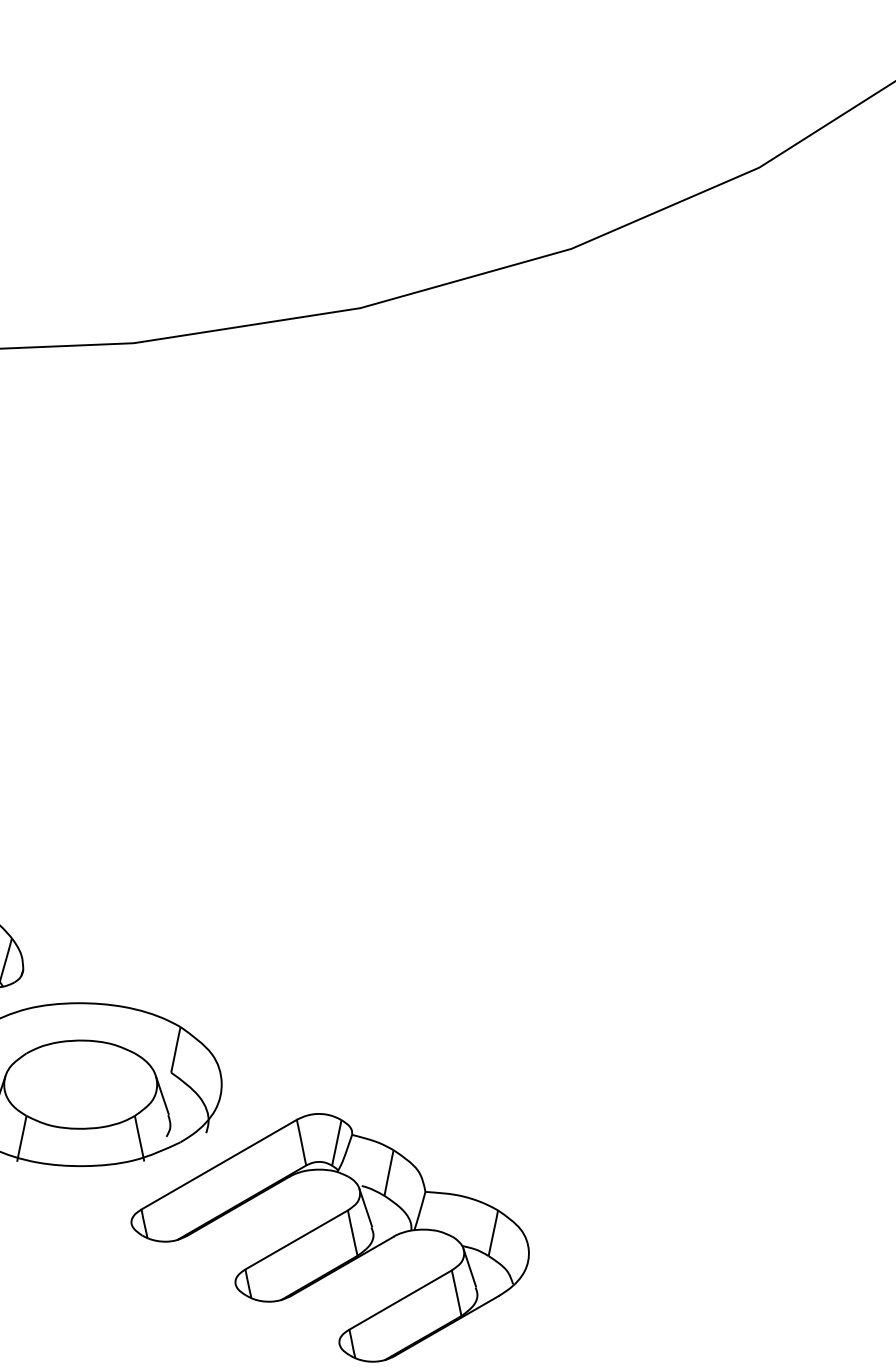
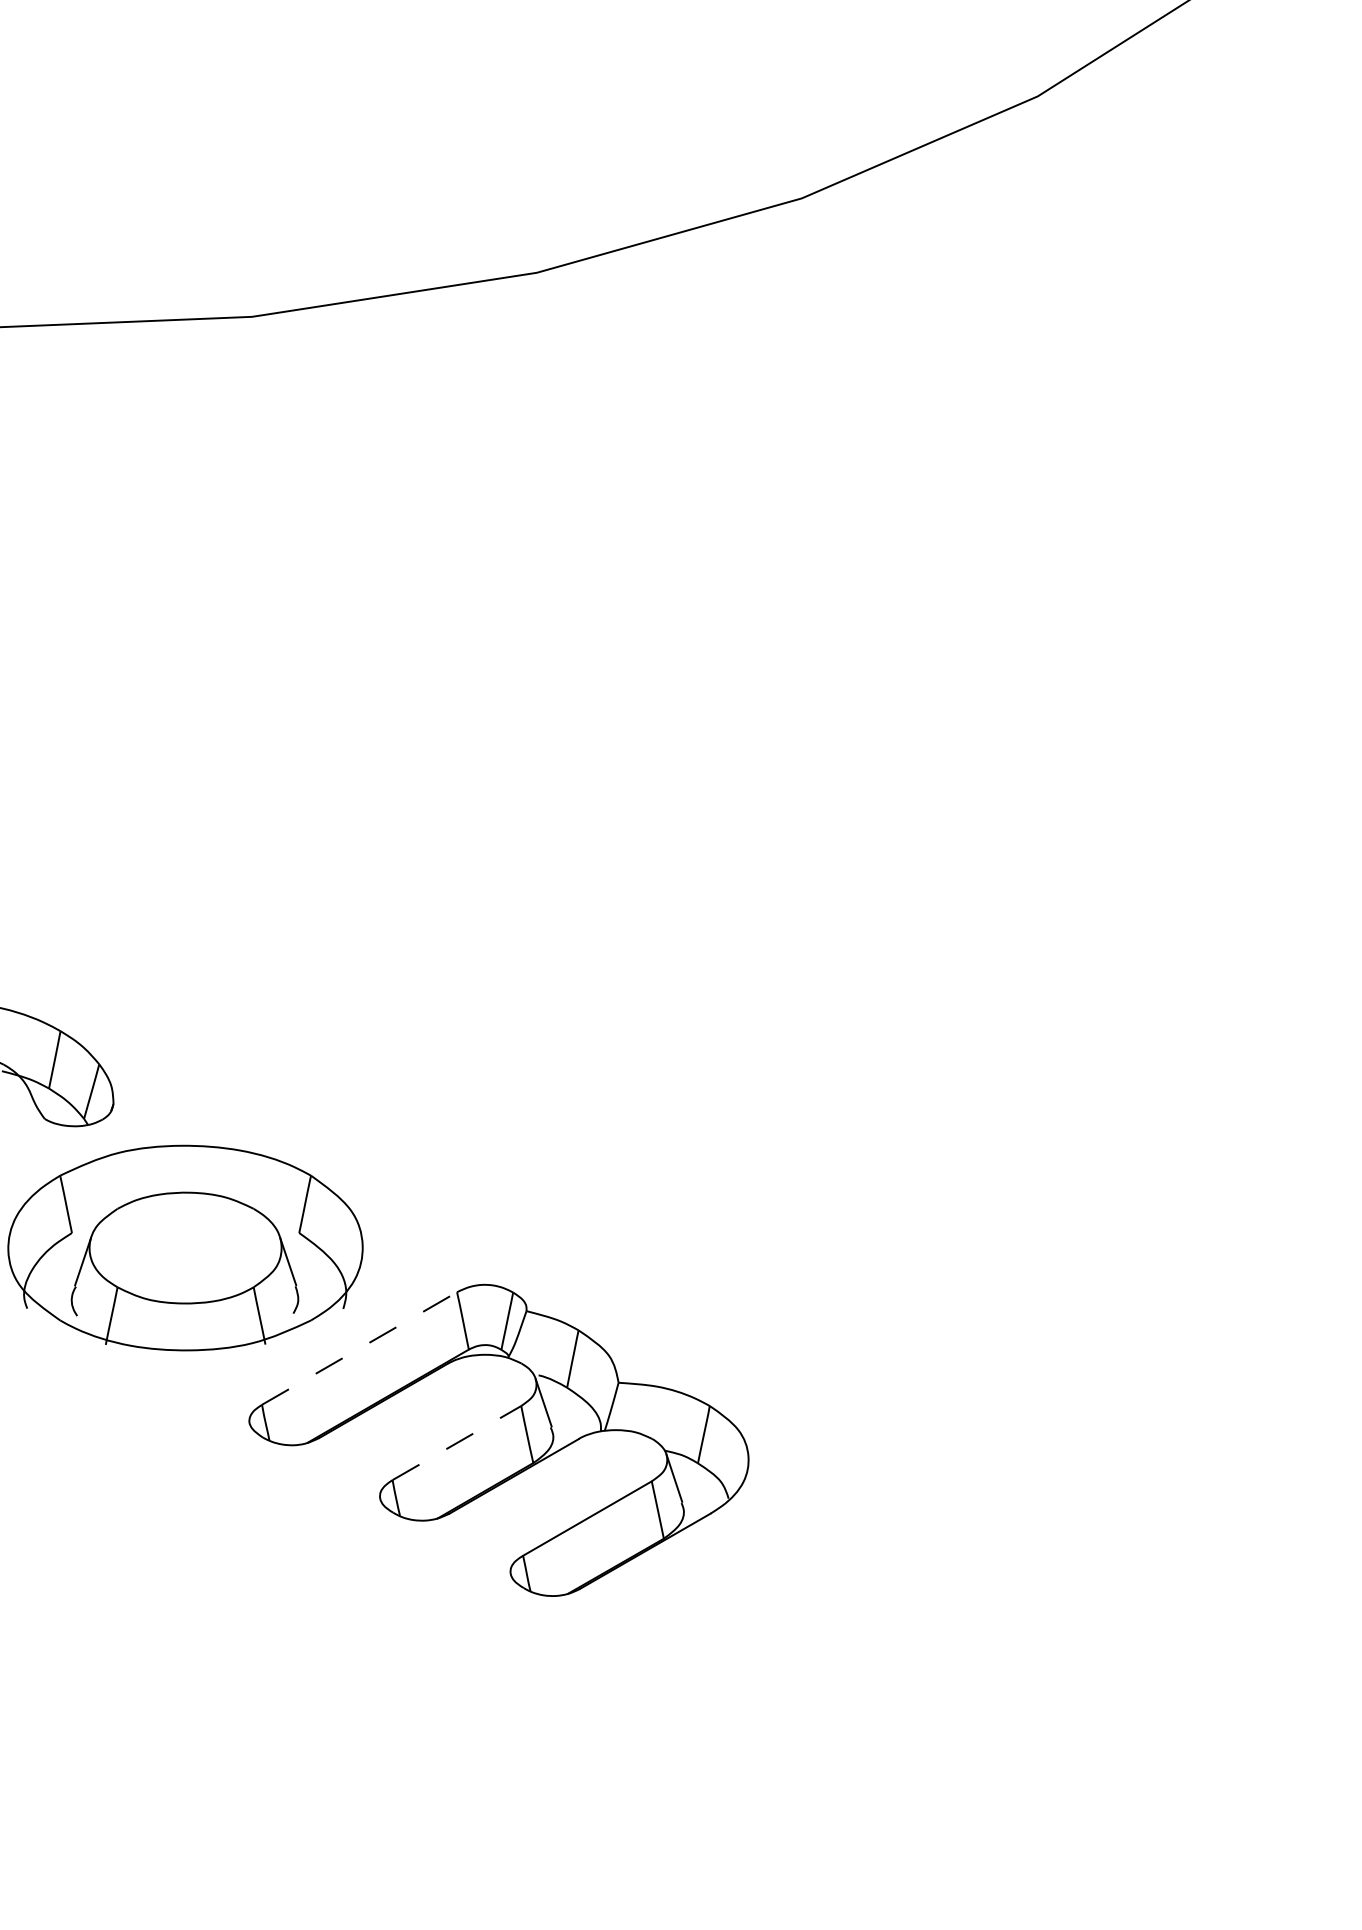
line: (219, 1164) -> (359, 1348), solid -> dashed
line: (297, 1239) -> (457, 1442), solid -> dashed

